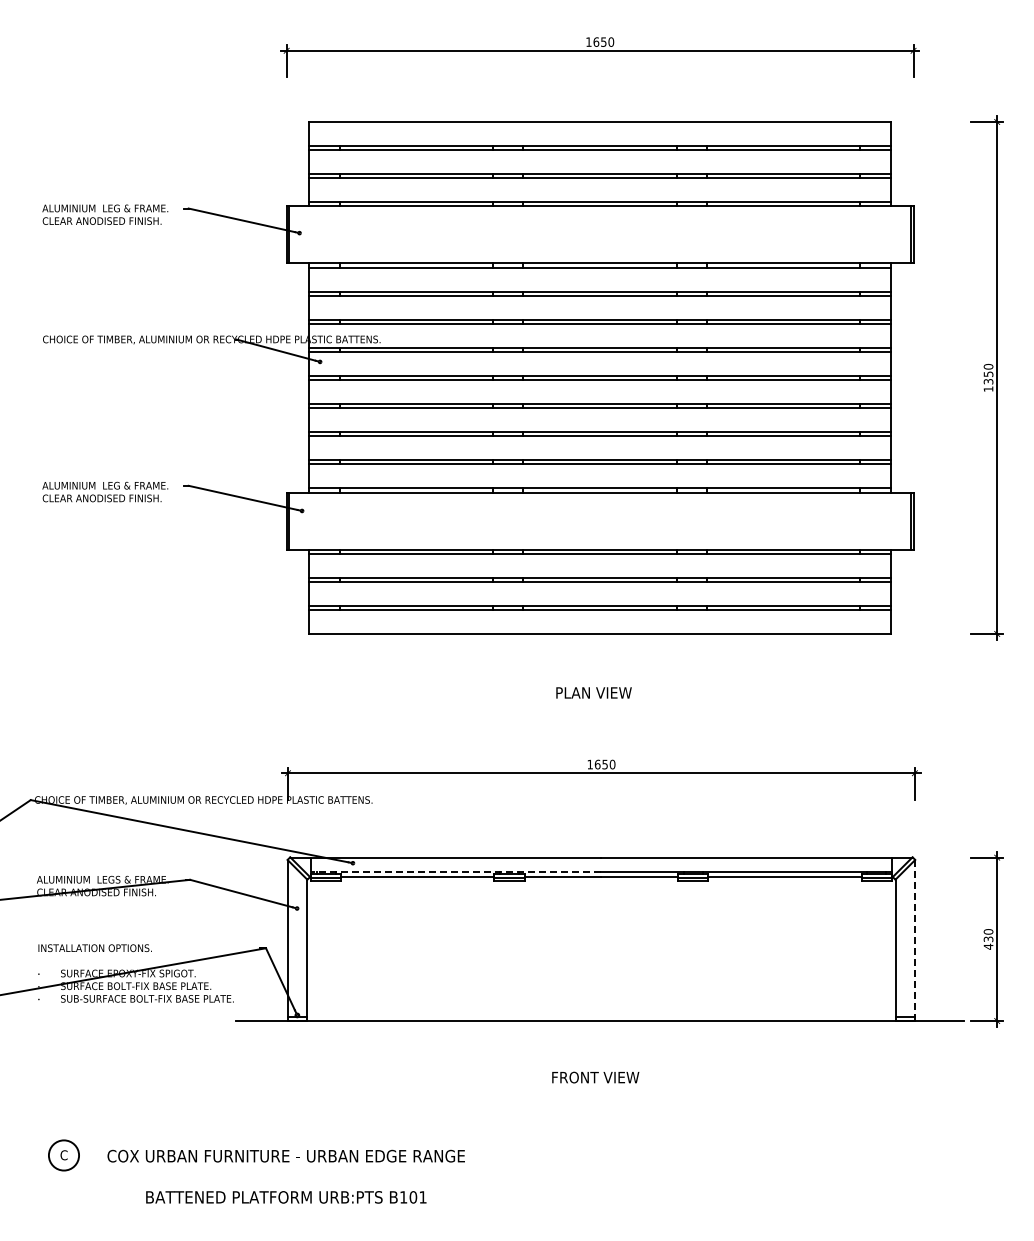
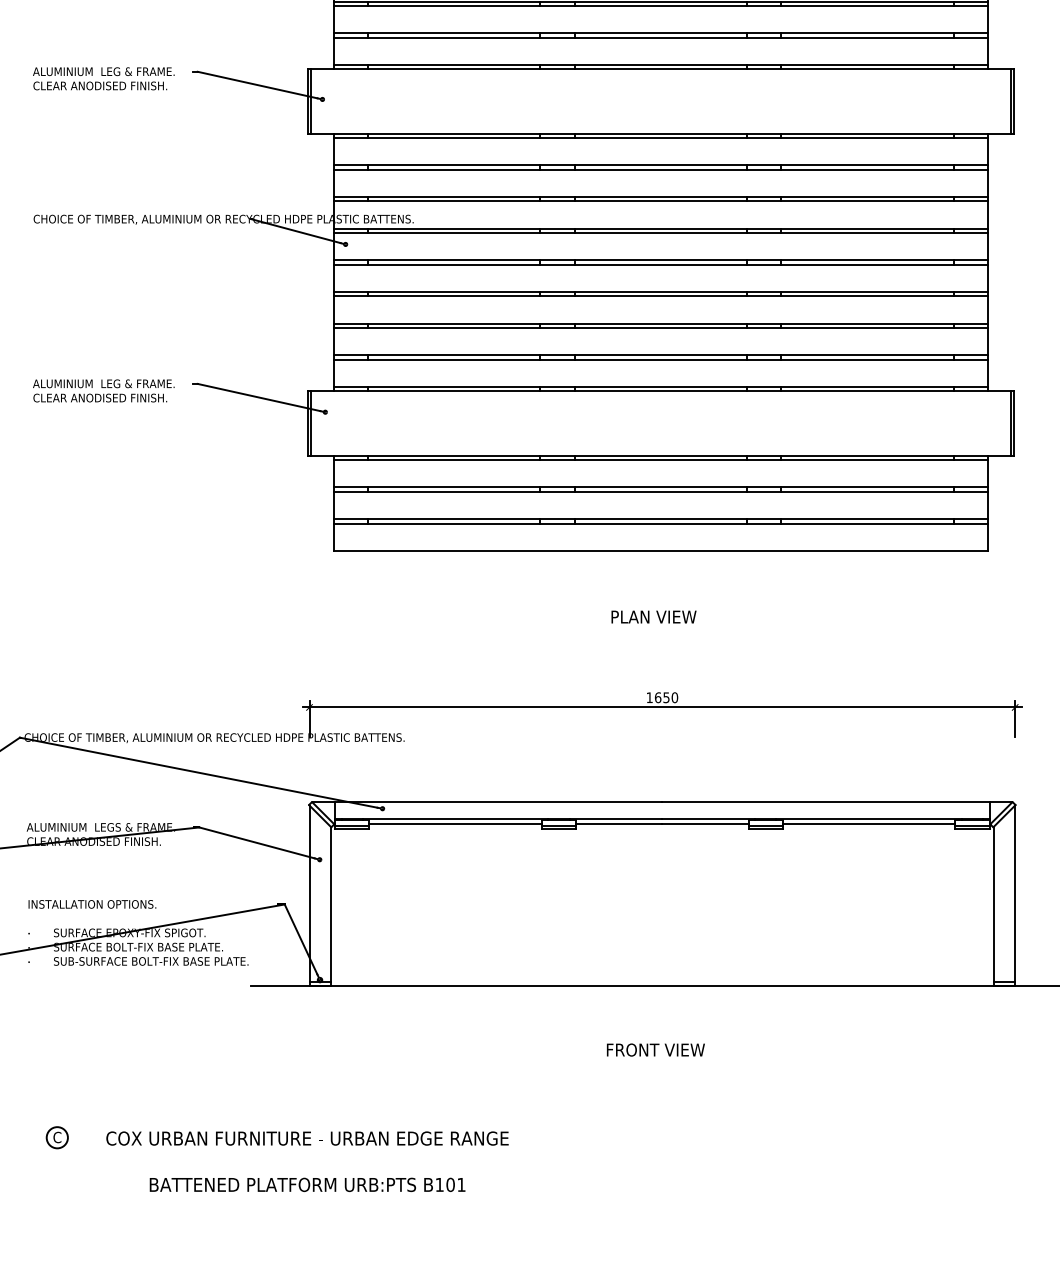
line: (455, 872) -> (498, 819), dashed -> solid
line: (914, 941) -> (1014, 896), dashed -> solid
circle: (63, 1155) -> (56, 1137), size x0.62

